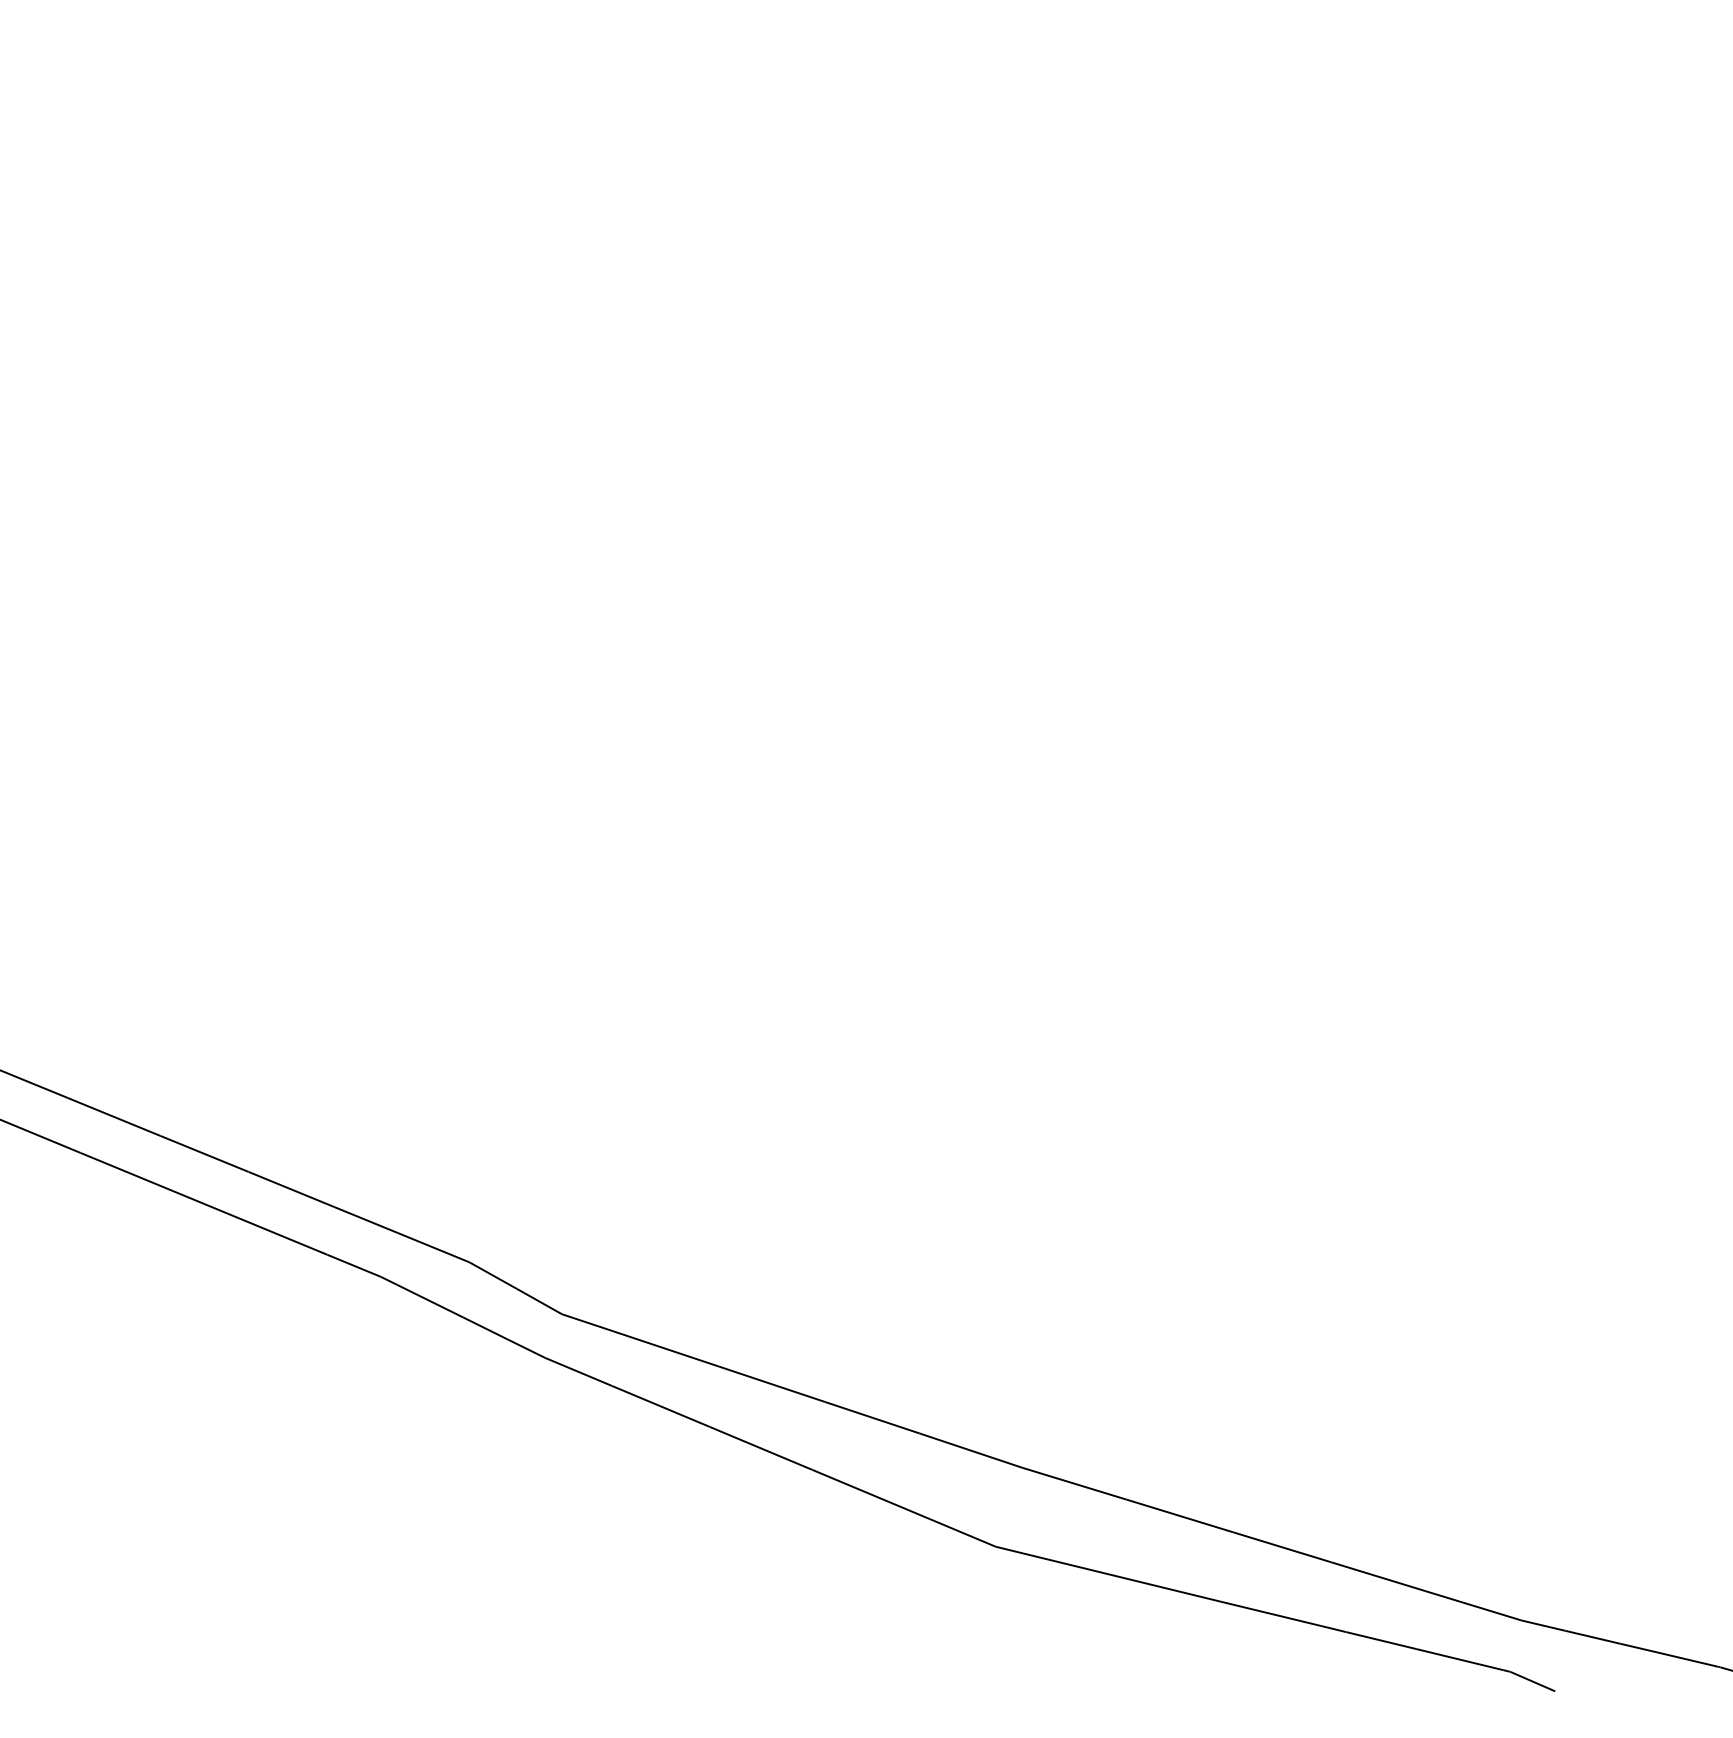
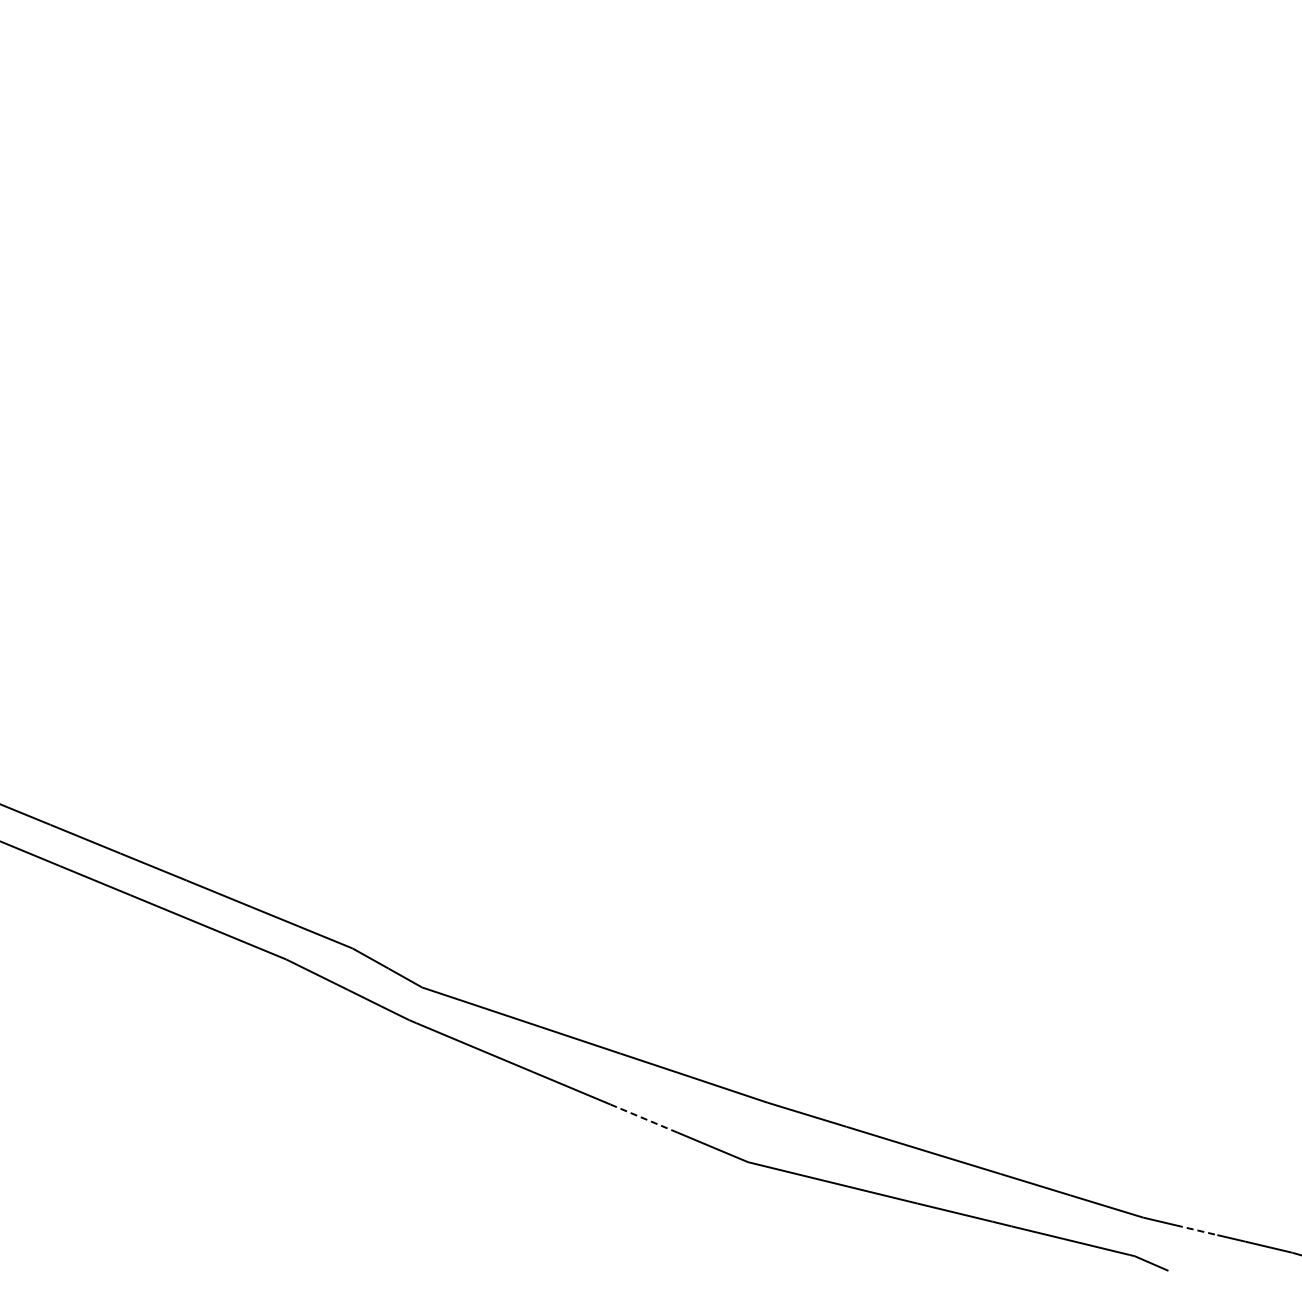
line: (856, 1488) -> (643, 1118), solid -> dashed
line: (1593, 1637) -> (1197, 1230), solid -> dashed

